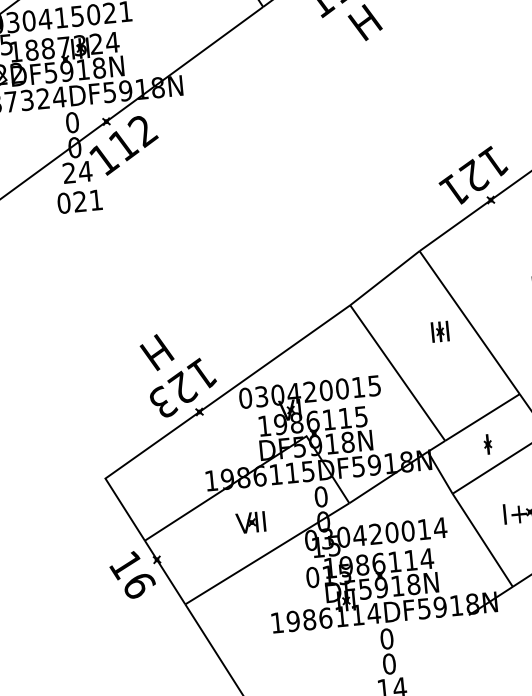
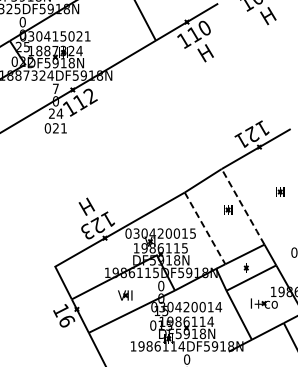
text: (71, 122) -> (55, 88), 0 -> 7
line: (470, 323) -> (243, 207), solid -> dashed
line: (398, 373) -> (205, 228), solid -> dashed

